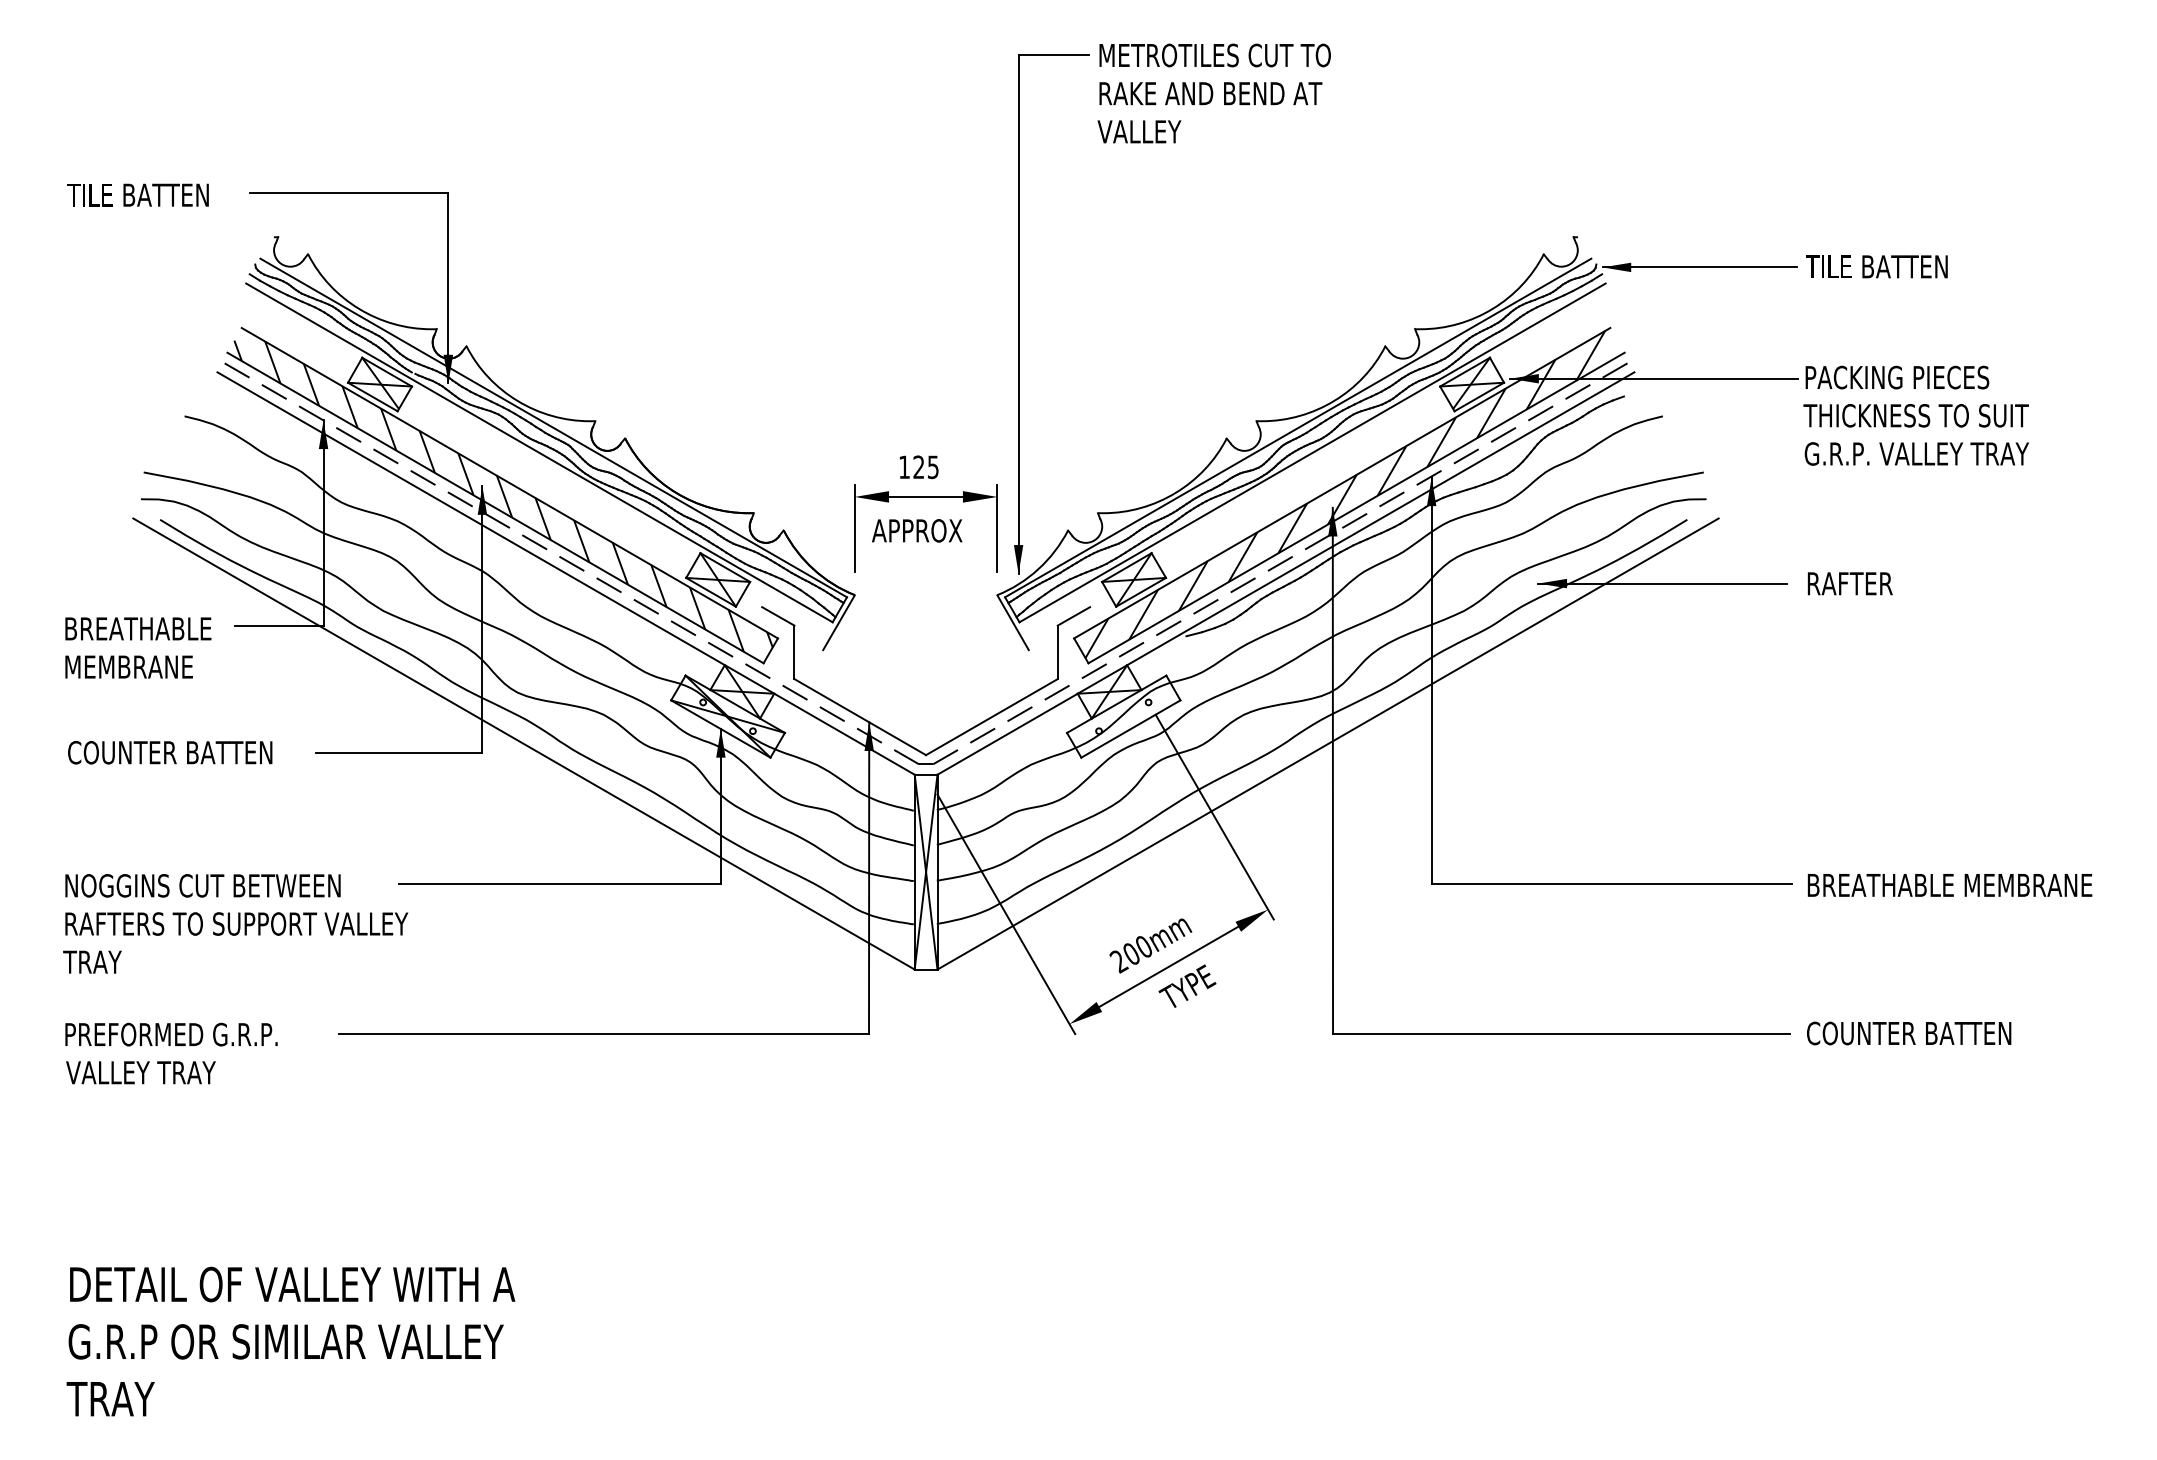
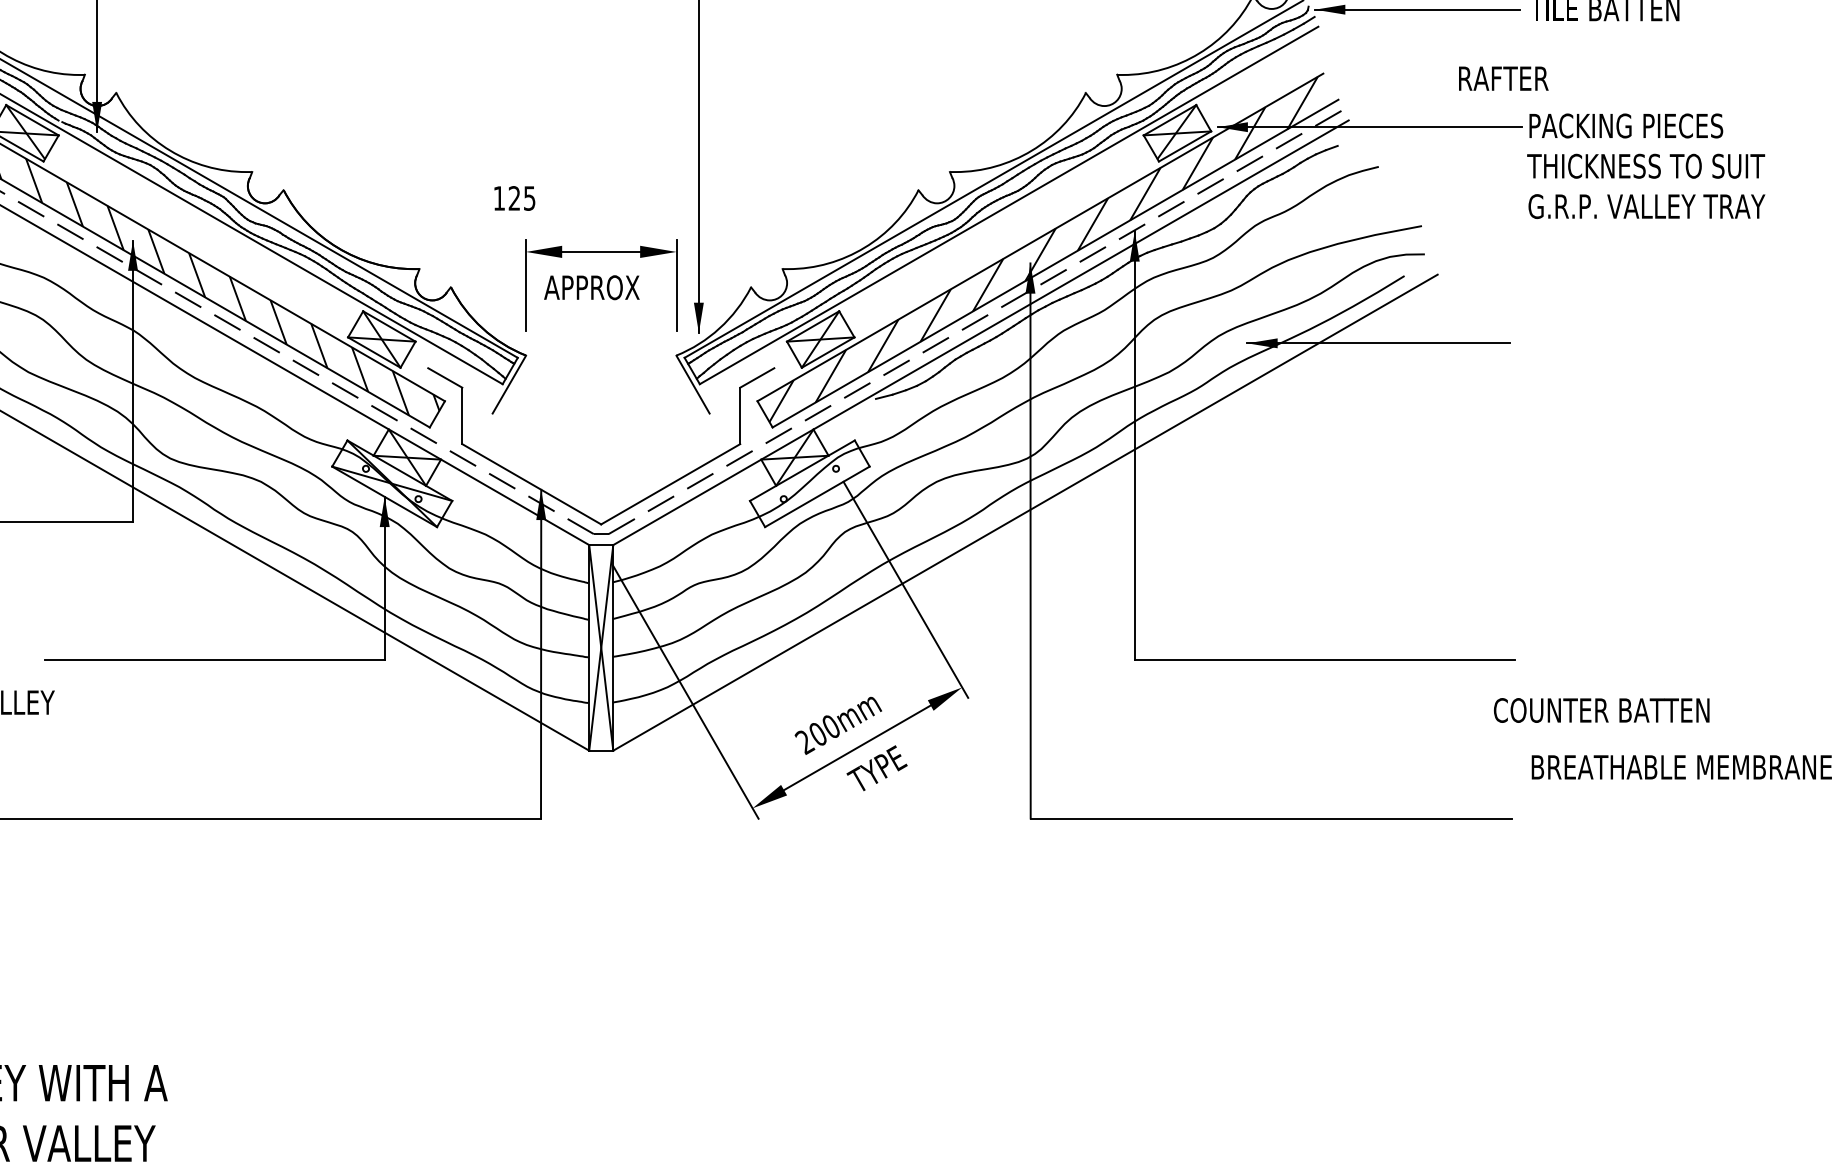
text: (919, 467) -> (515, 198), moved
text: (1849, 583) -> (1502, 78), moved
text: (1949, 885) -> (1681, 767), moved
text: (1909, 1033) -> (1602, 710), moved

